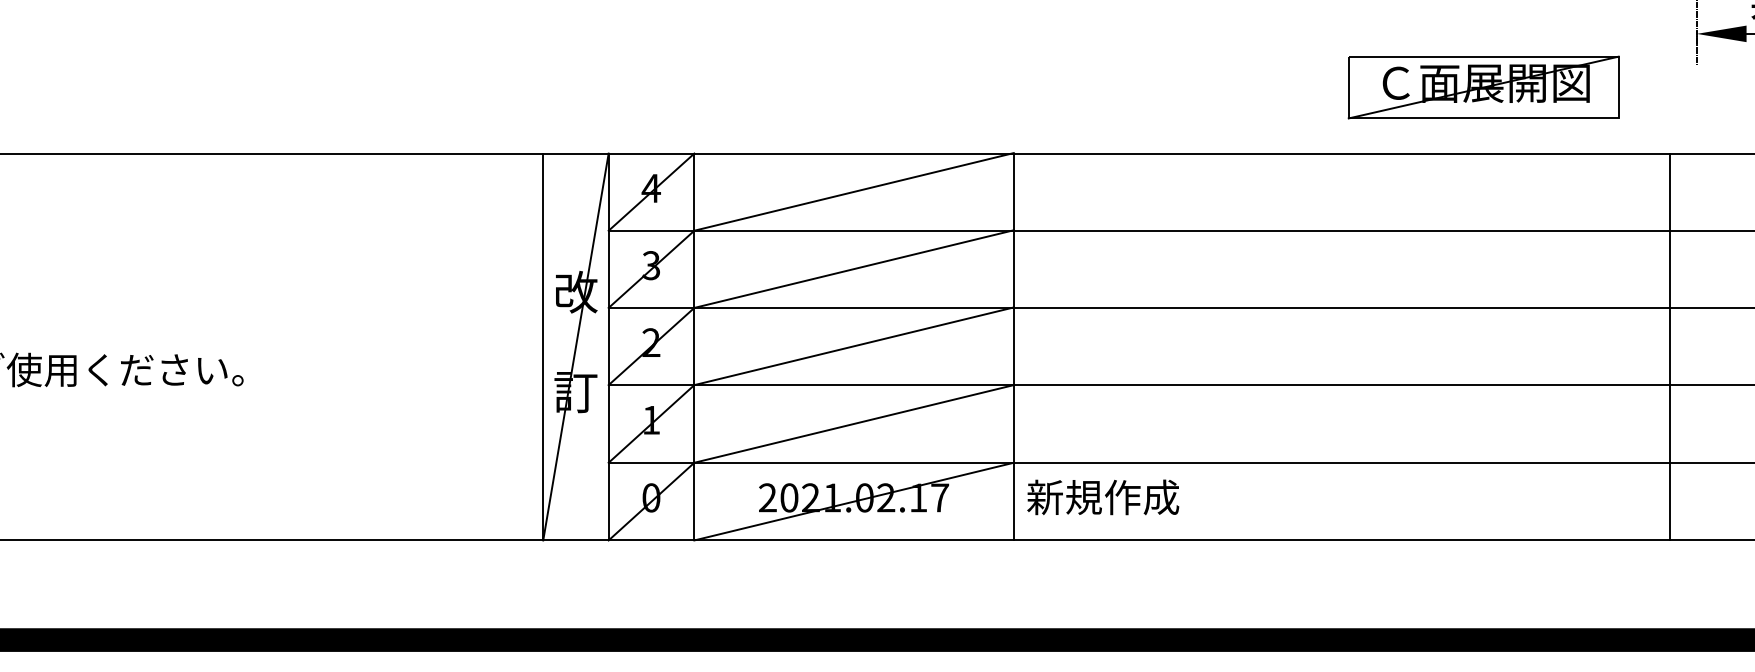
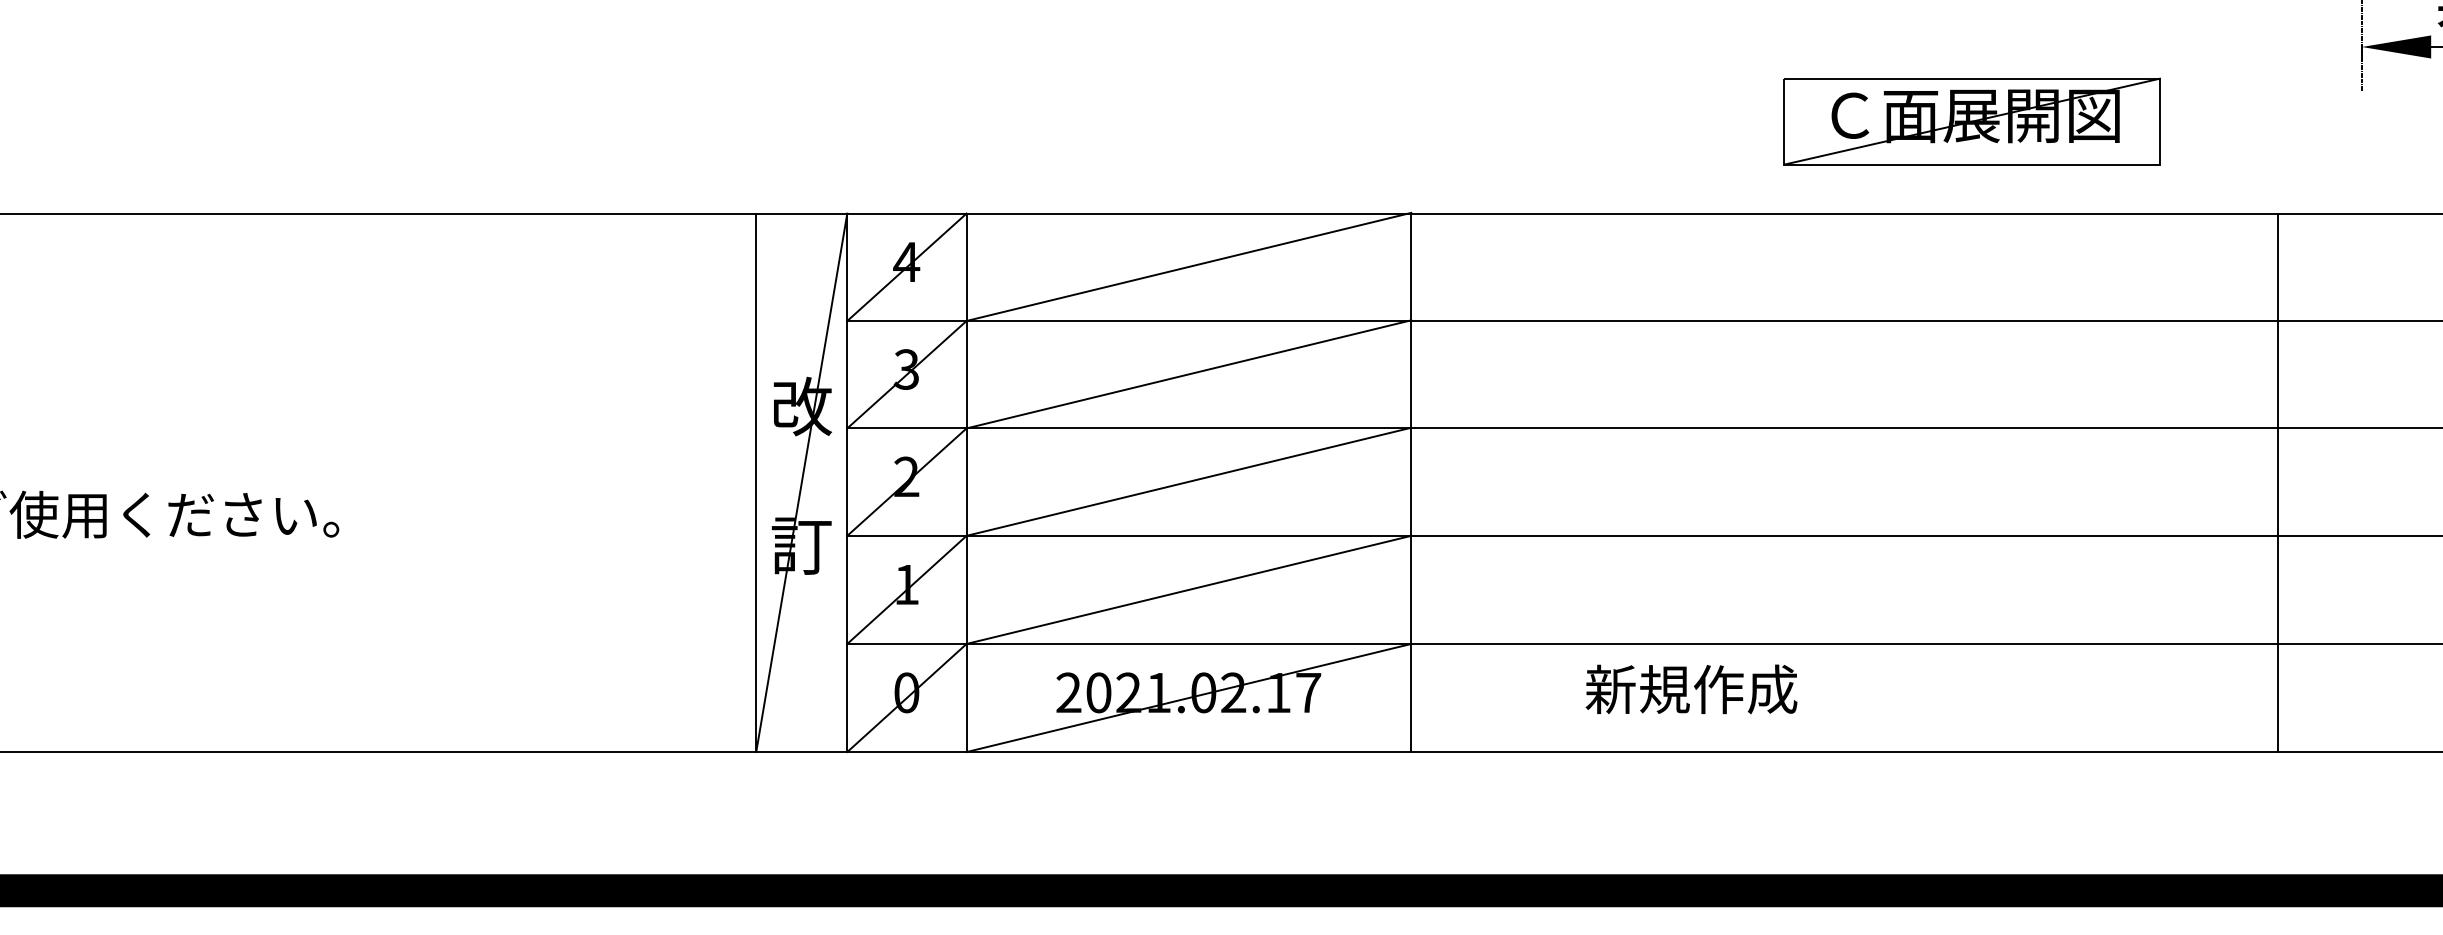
part: (1483, 87) -> (1971, 121), moved
line: (1670, 346) -> (2277, 482), moved
text: (1103, 497) -> (1691, 689), moved

